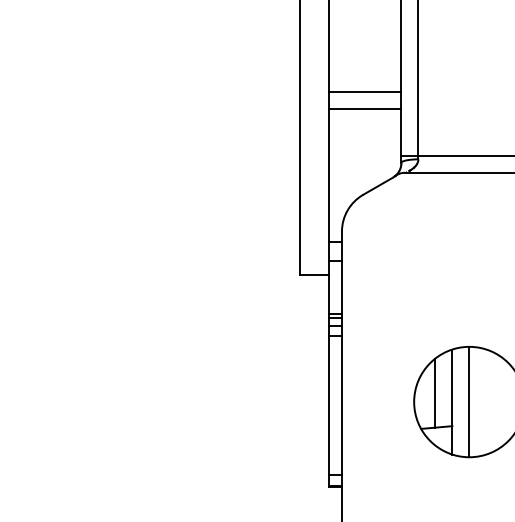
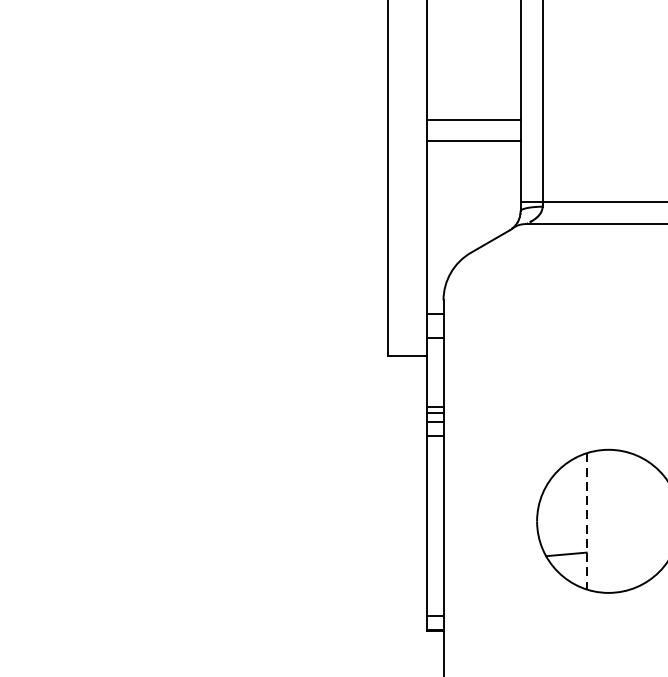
line: (435, 392) -> (564, 508), removed
line: (469, 401) -> (608, 520), removed
line: (452, 402) -> (586, 521), solid -> dashed

